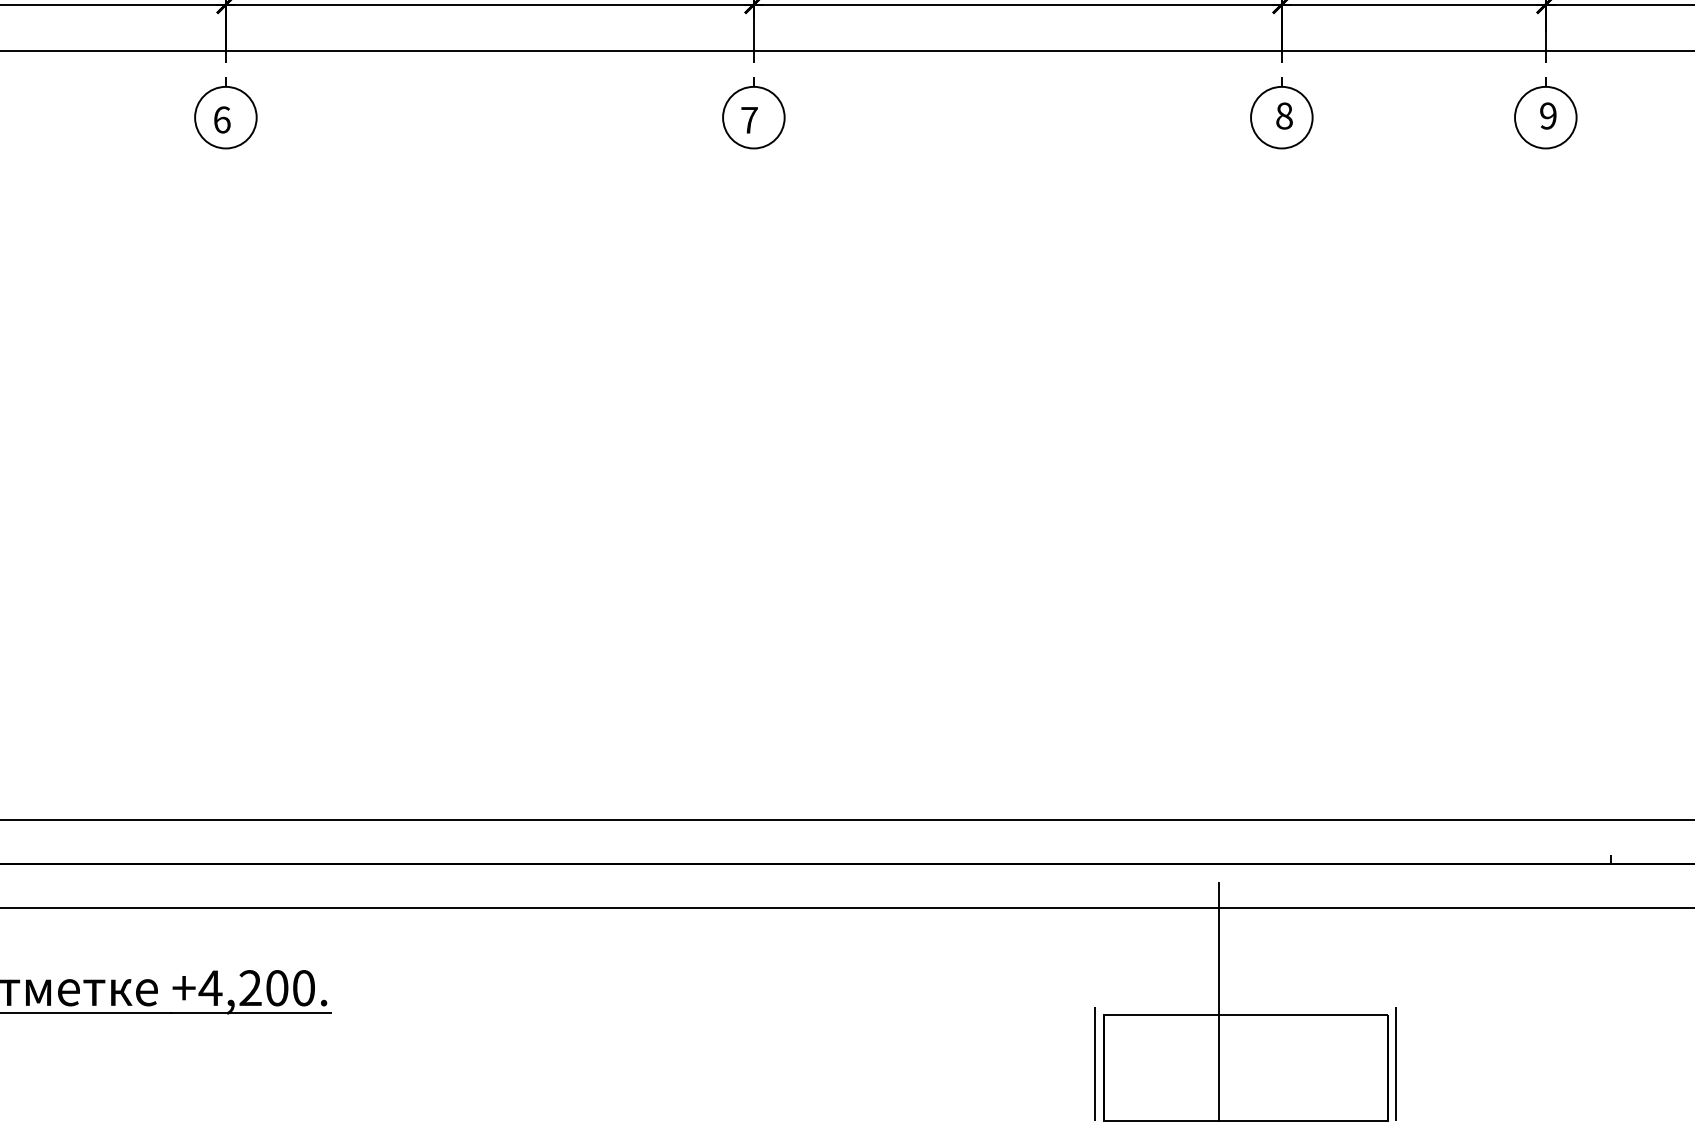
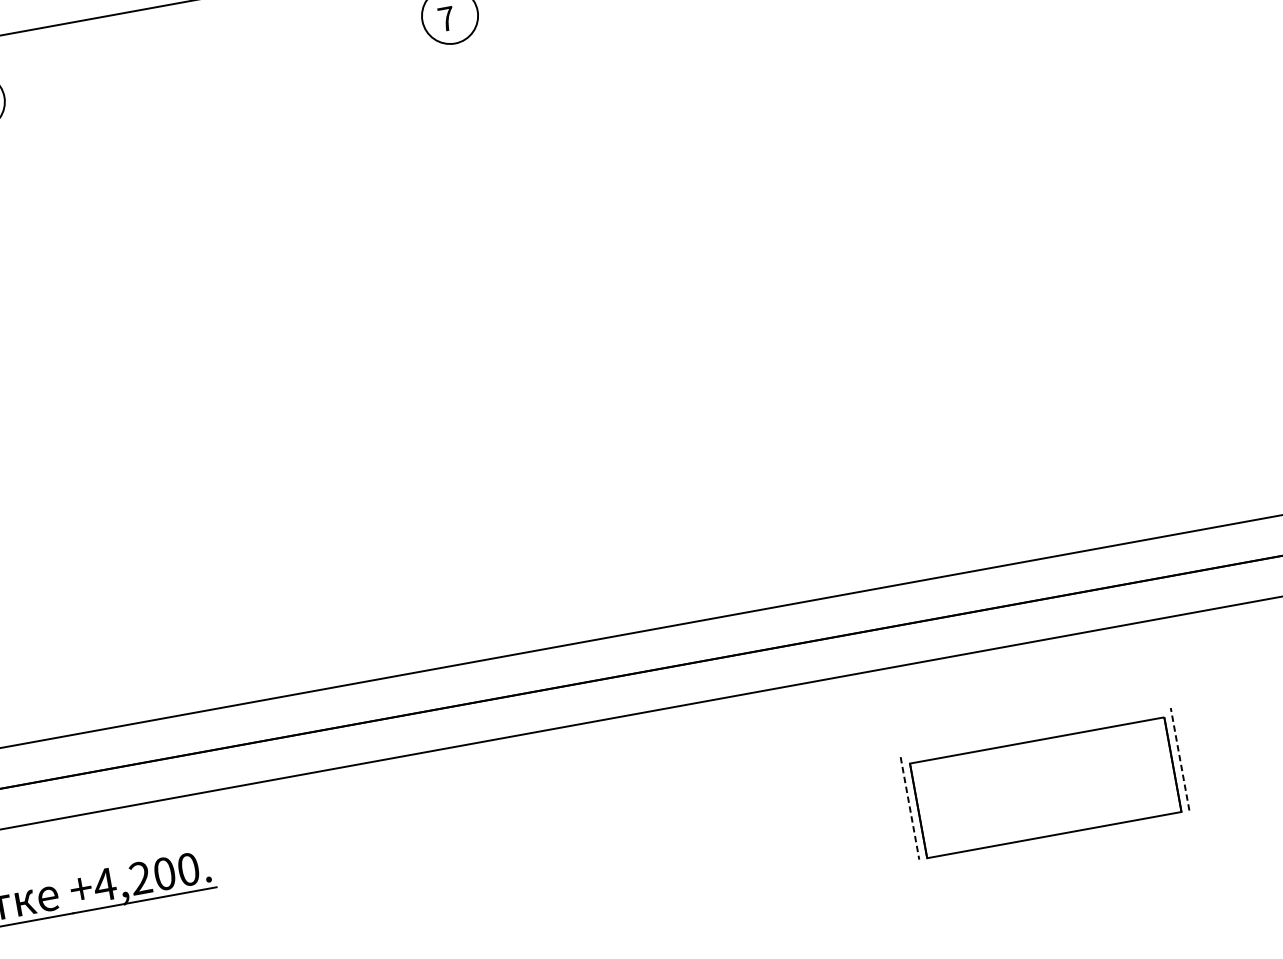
line: (1218, 1001) -> (1010, 732), removed
line: (1396, 1063) -> (1180, 759), solid -> dashed
line: (1095, 1064) -> (910, 808), solid -> dashed

